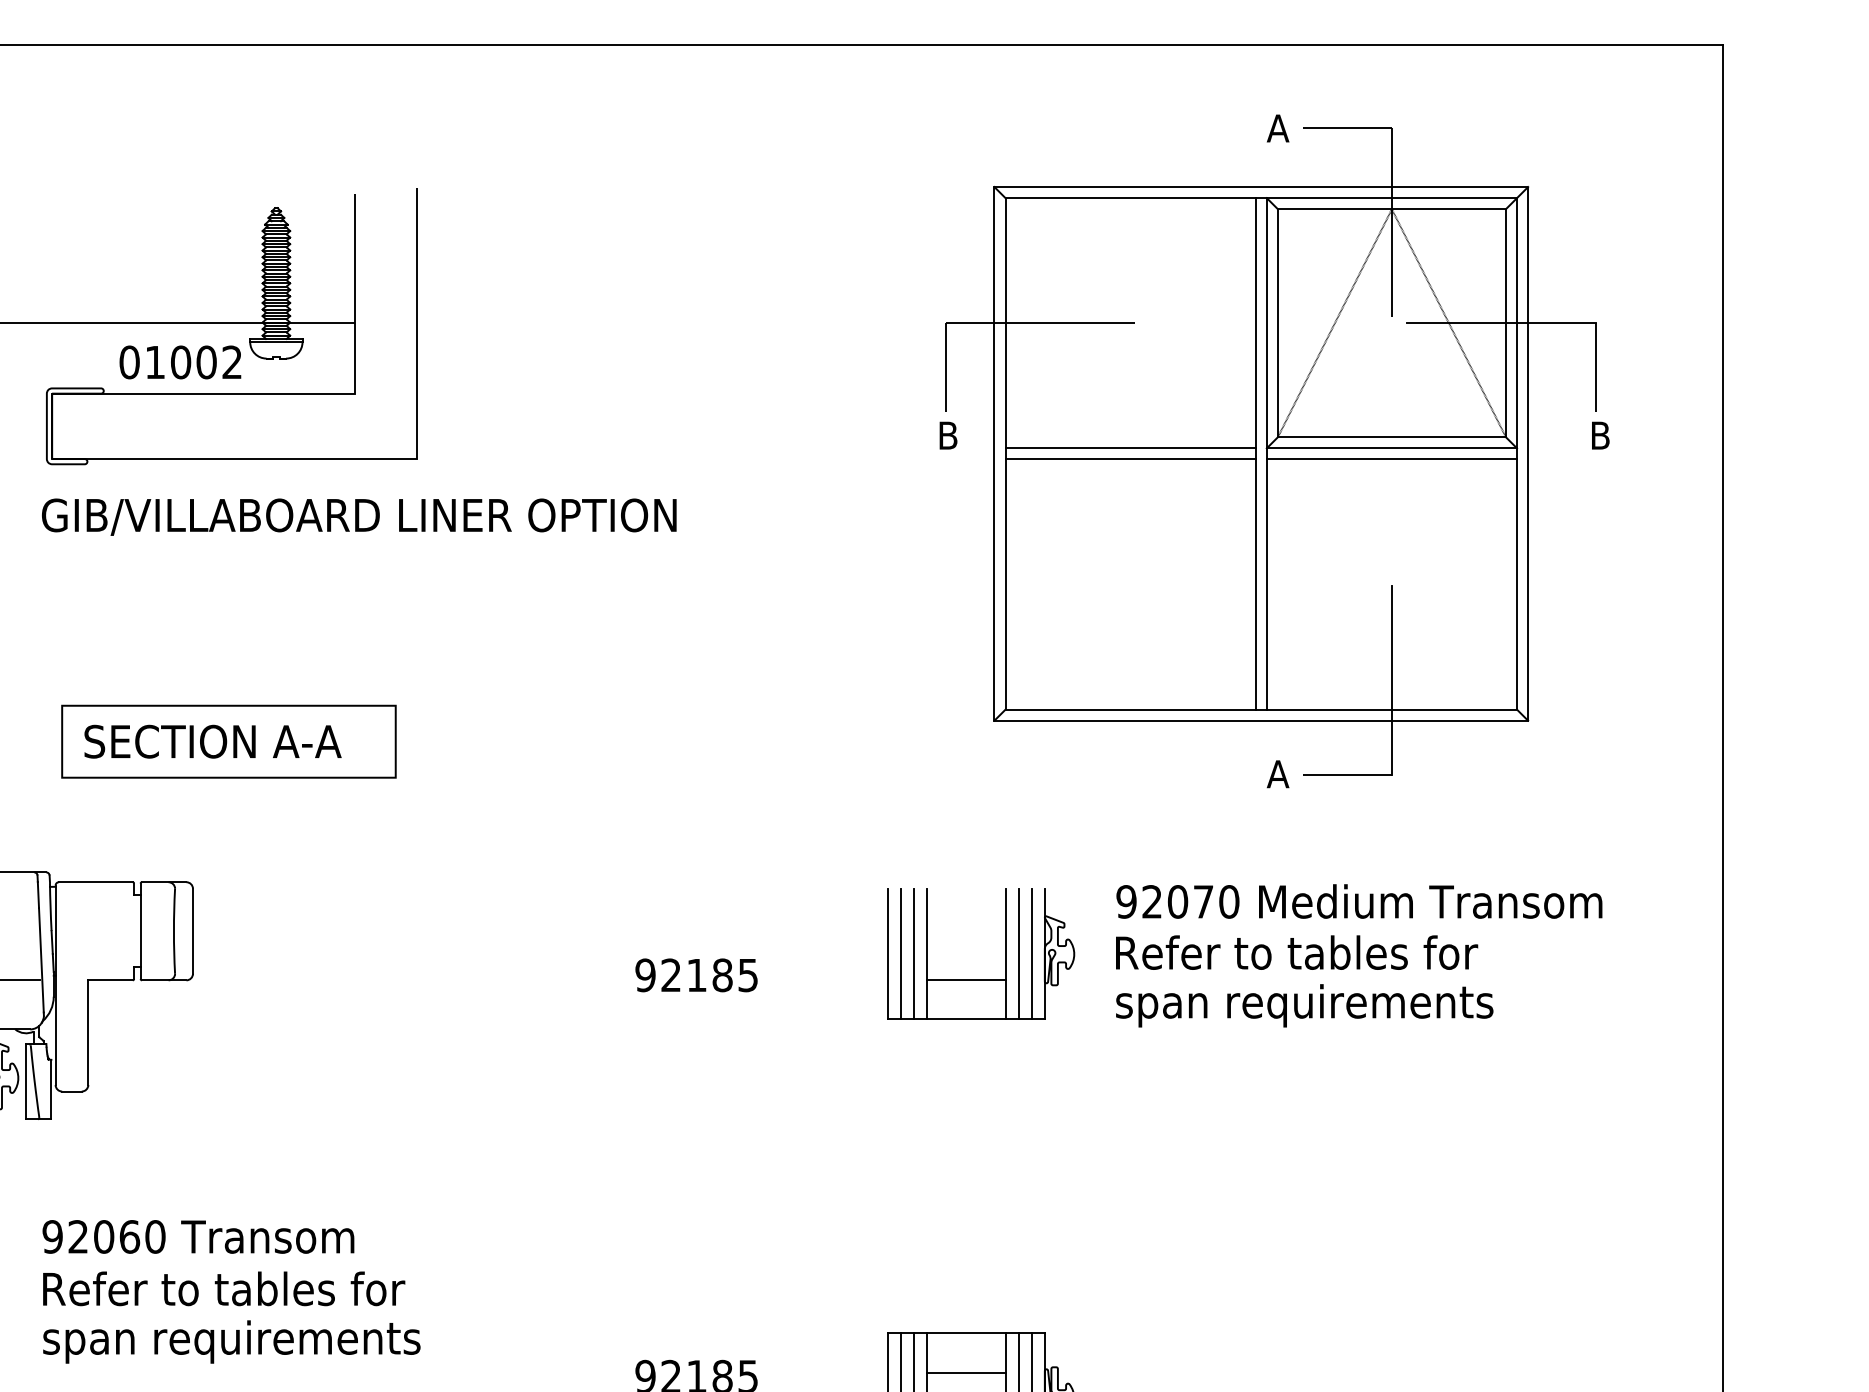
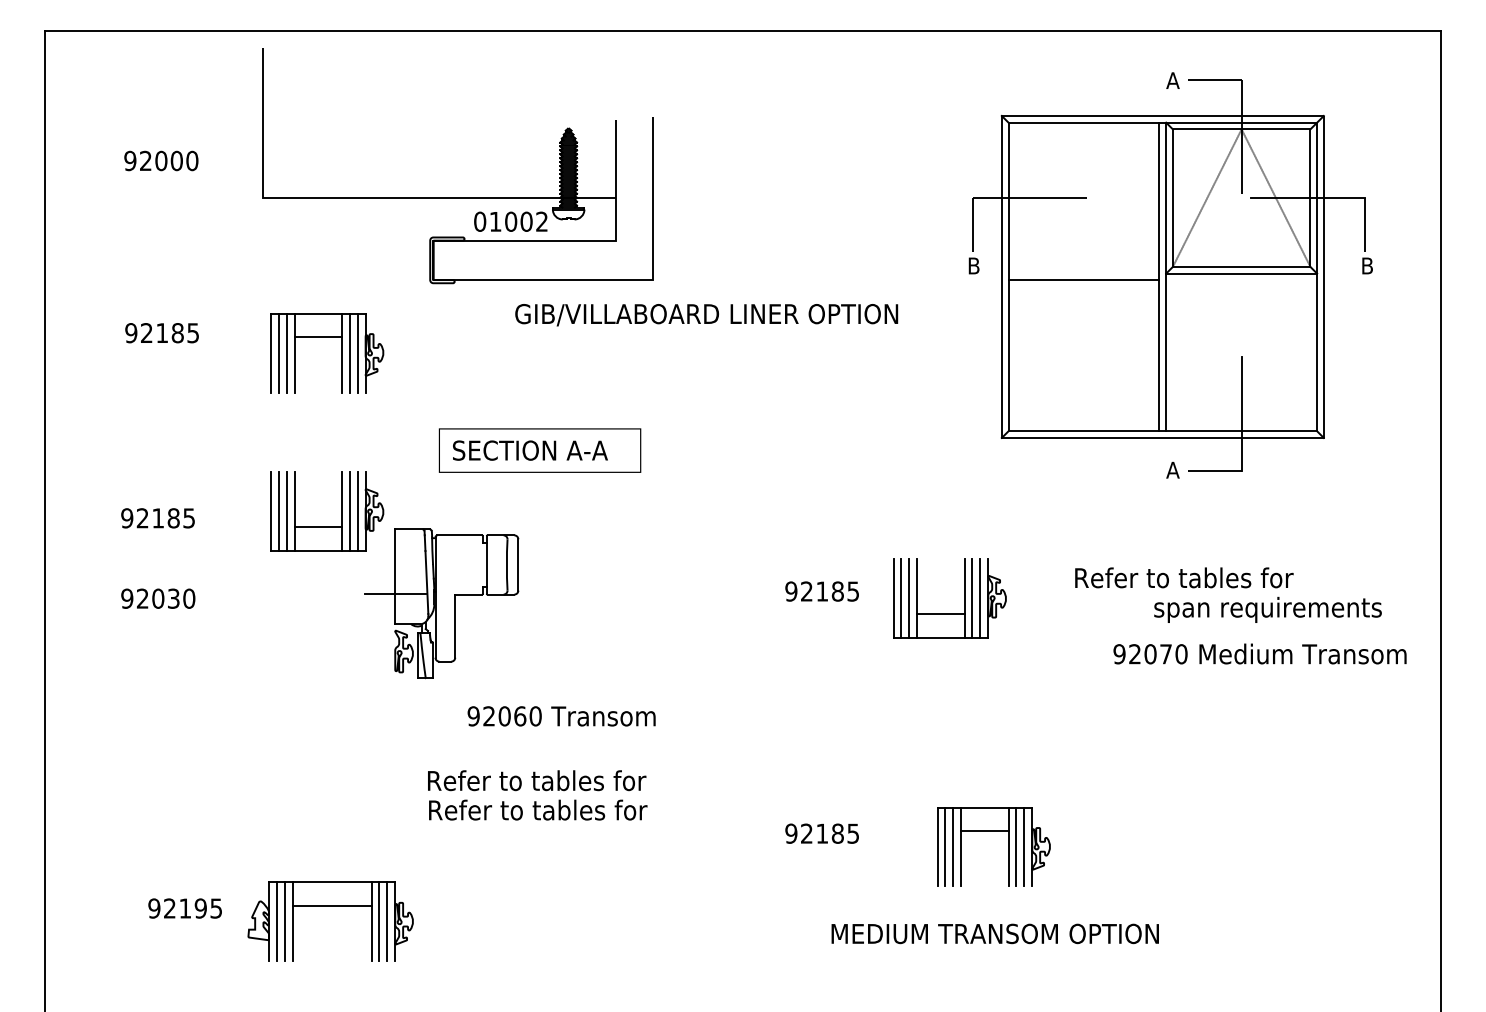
line: (1129, 448) -> (1083, 273), removed
line: (1391, 459) -> (1241, 280), removed
text: (358, 517) -> (706, 315), moved
text: (1358, 900) -> (1259, 653), moved
part: (1005, 953) -> (964, 598), moved
text: (1303, 1005) -> (1267, 609), moved
text: (198, 1237) -> (561, 716), moved
text: (231, 1341) -> (541, 812), span requirements -> Refer to tables for

